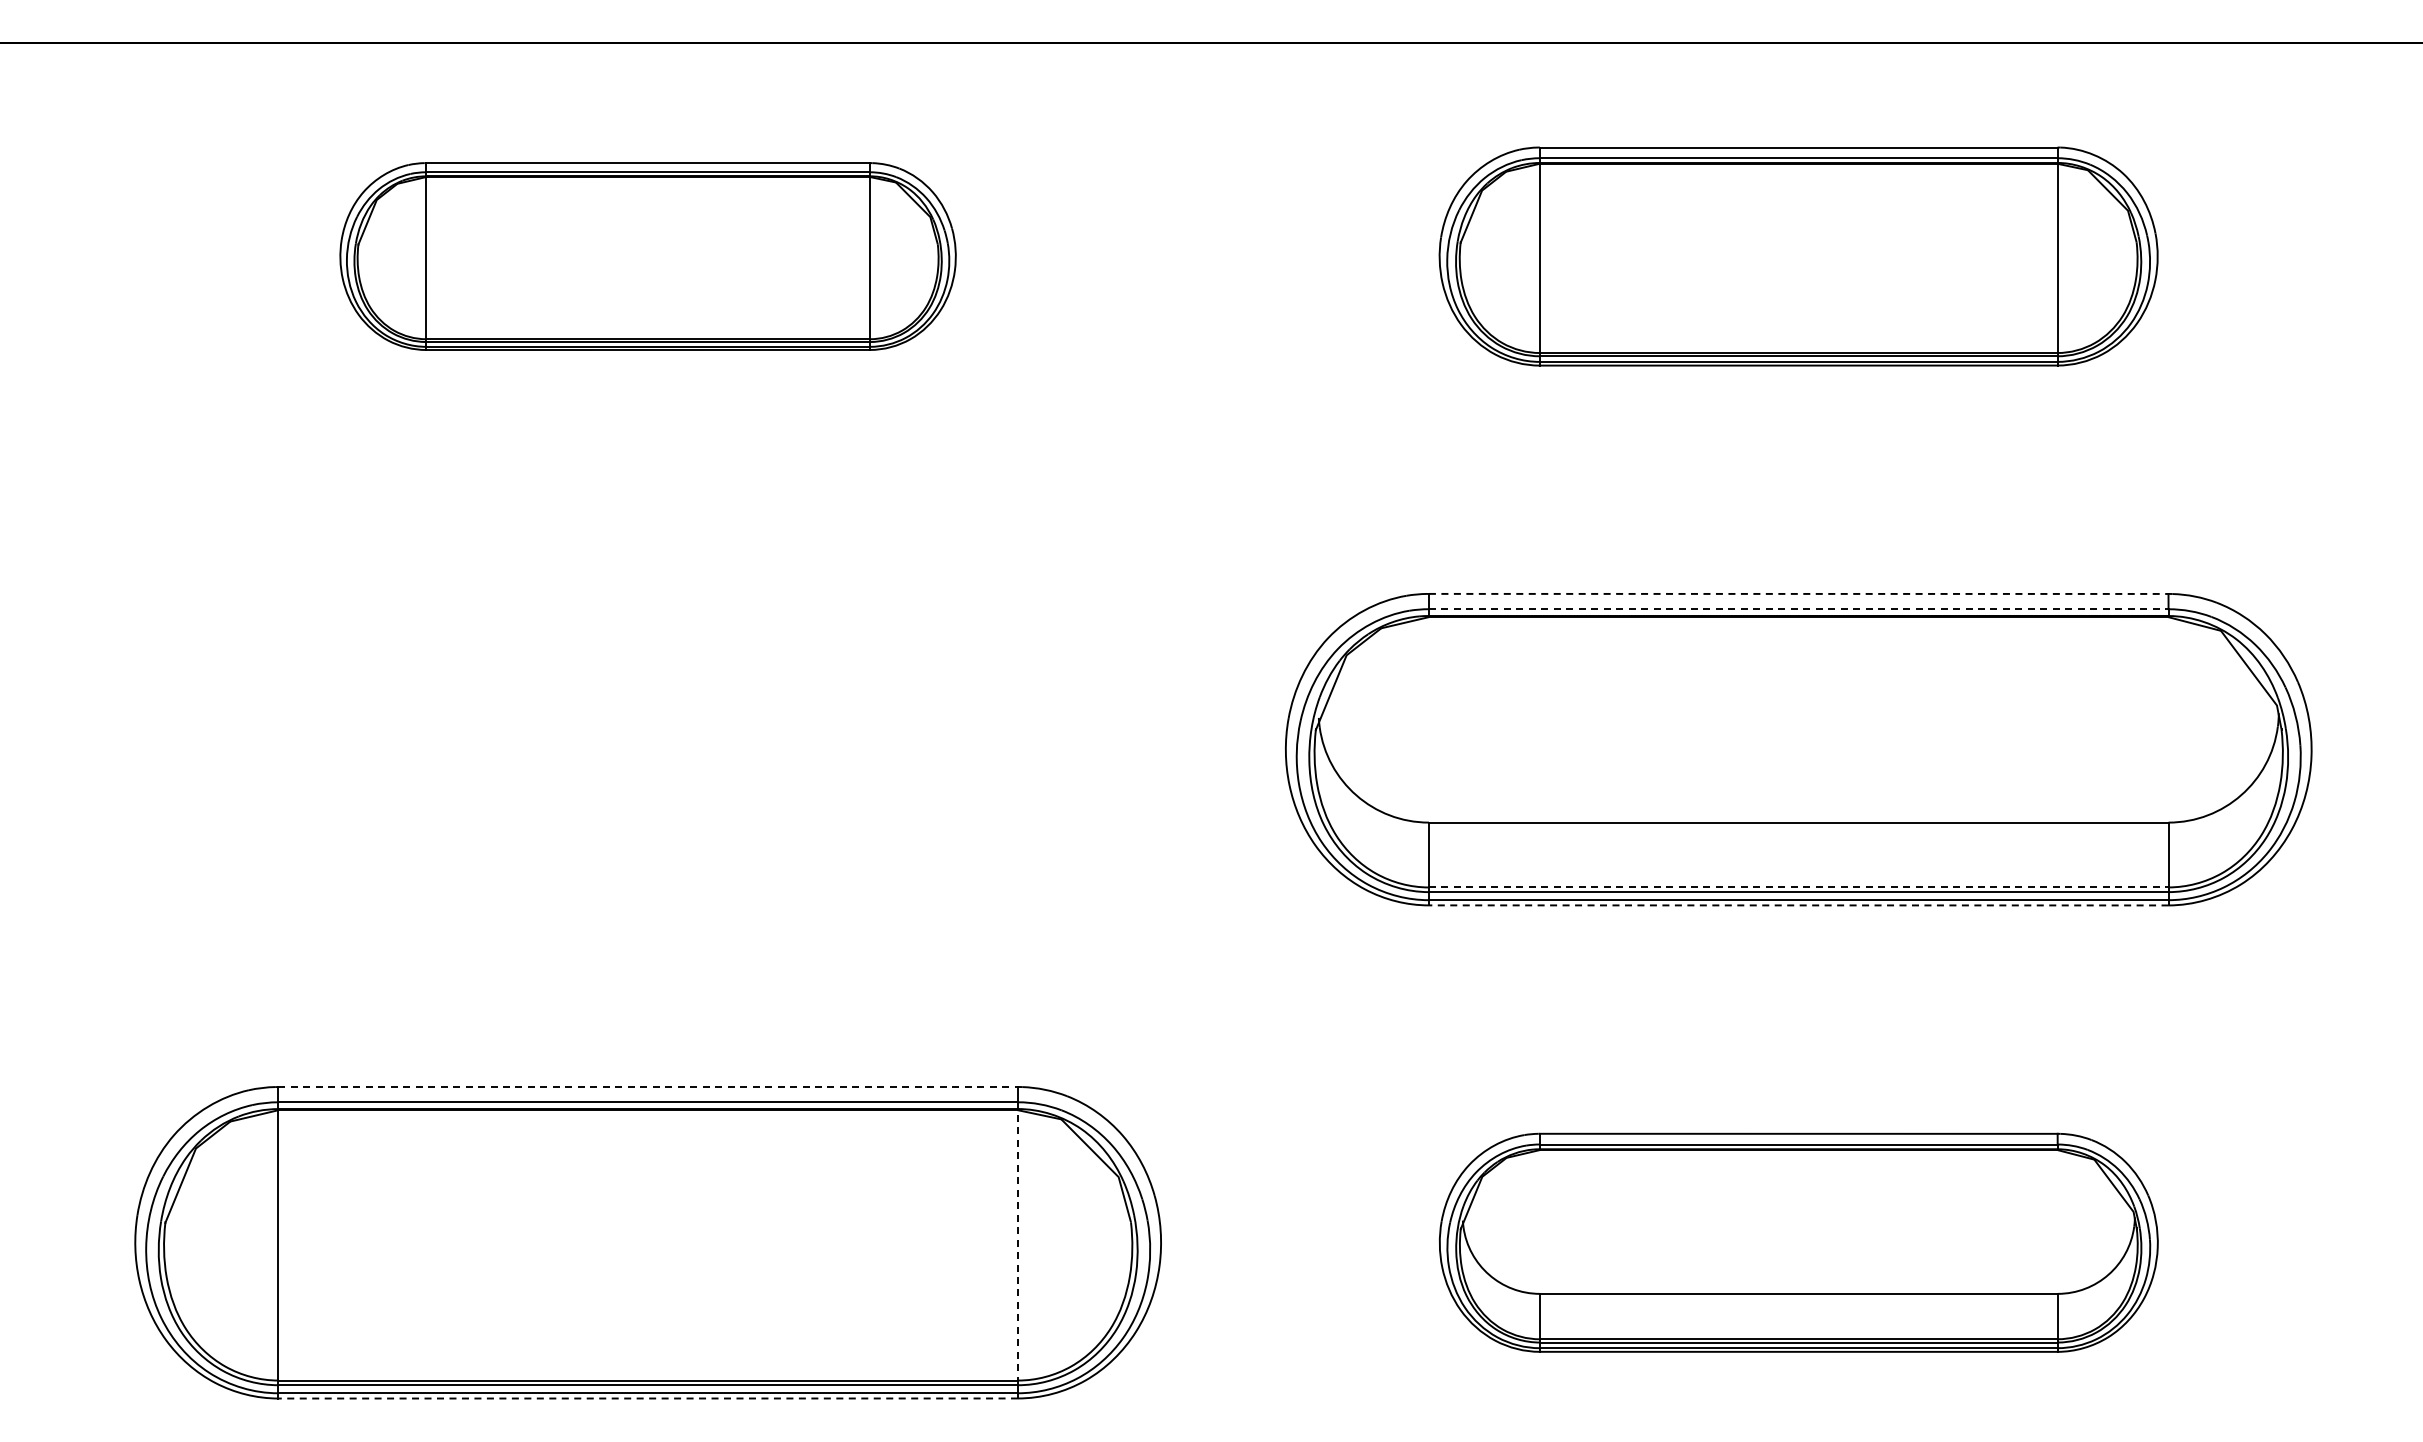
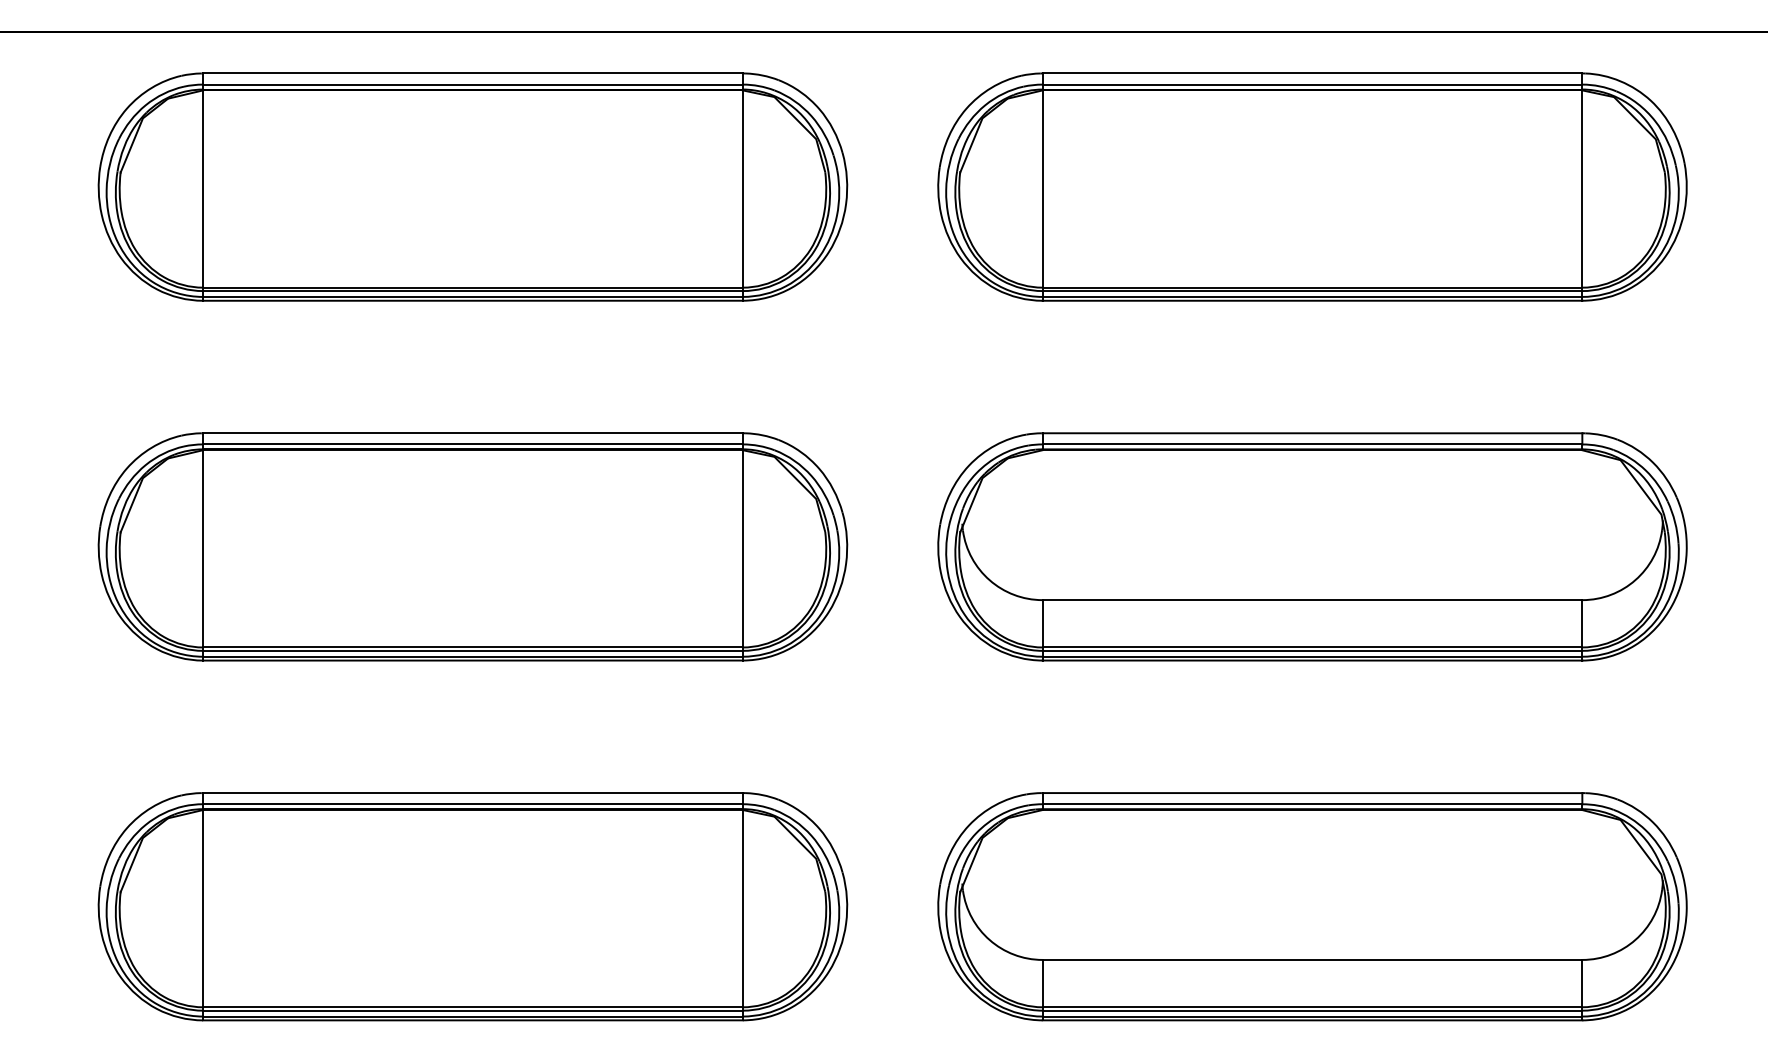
part: (647, 256) -> (472, 187), size x1.67
part: (1798, 256) -> (1312, 187), size x1.43
line: (1798, 593) -> (1312, 432), dashed -> solid
line: (1798, 609) -> (1312, 444), dashed -> solid
part: (647, 749) -> (472, 546), added
line: (1798, 887) -> (1312, 647), dashed -> solid
line: (1798, 905) -> (1312, 660), dashed -> solid
line: (648, 1087) -> (473, 793), dashed -> solid
line: (1018, 1241) -> (743, 905), dashed -> solid
part: (1798, 1242) -> (1312, 906), size x1.43
line: (648, 1398) -> (473, 1020), dashed -> solid

